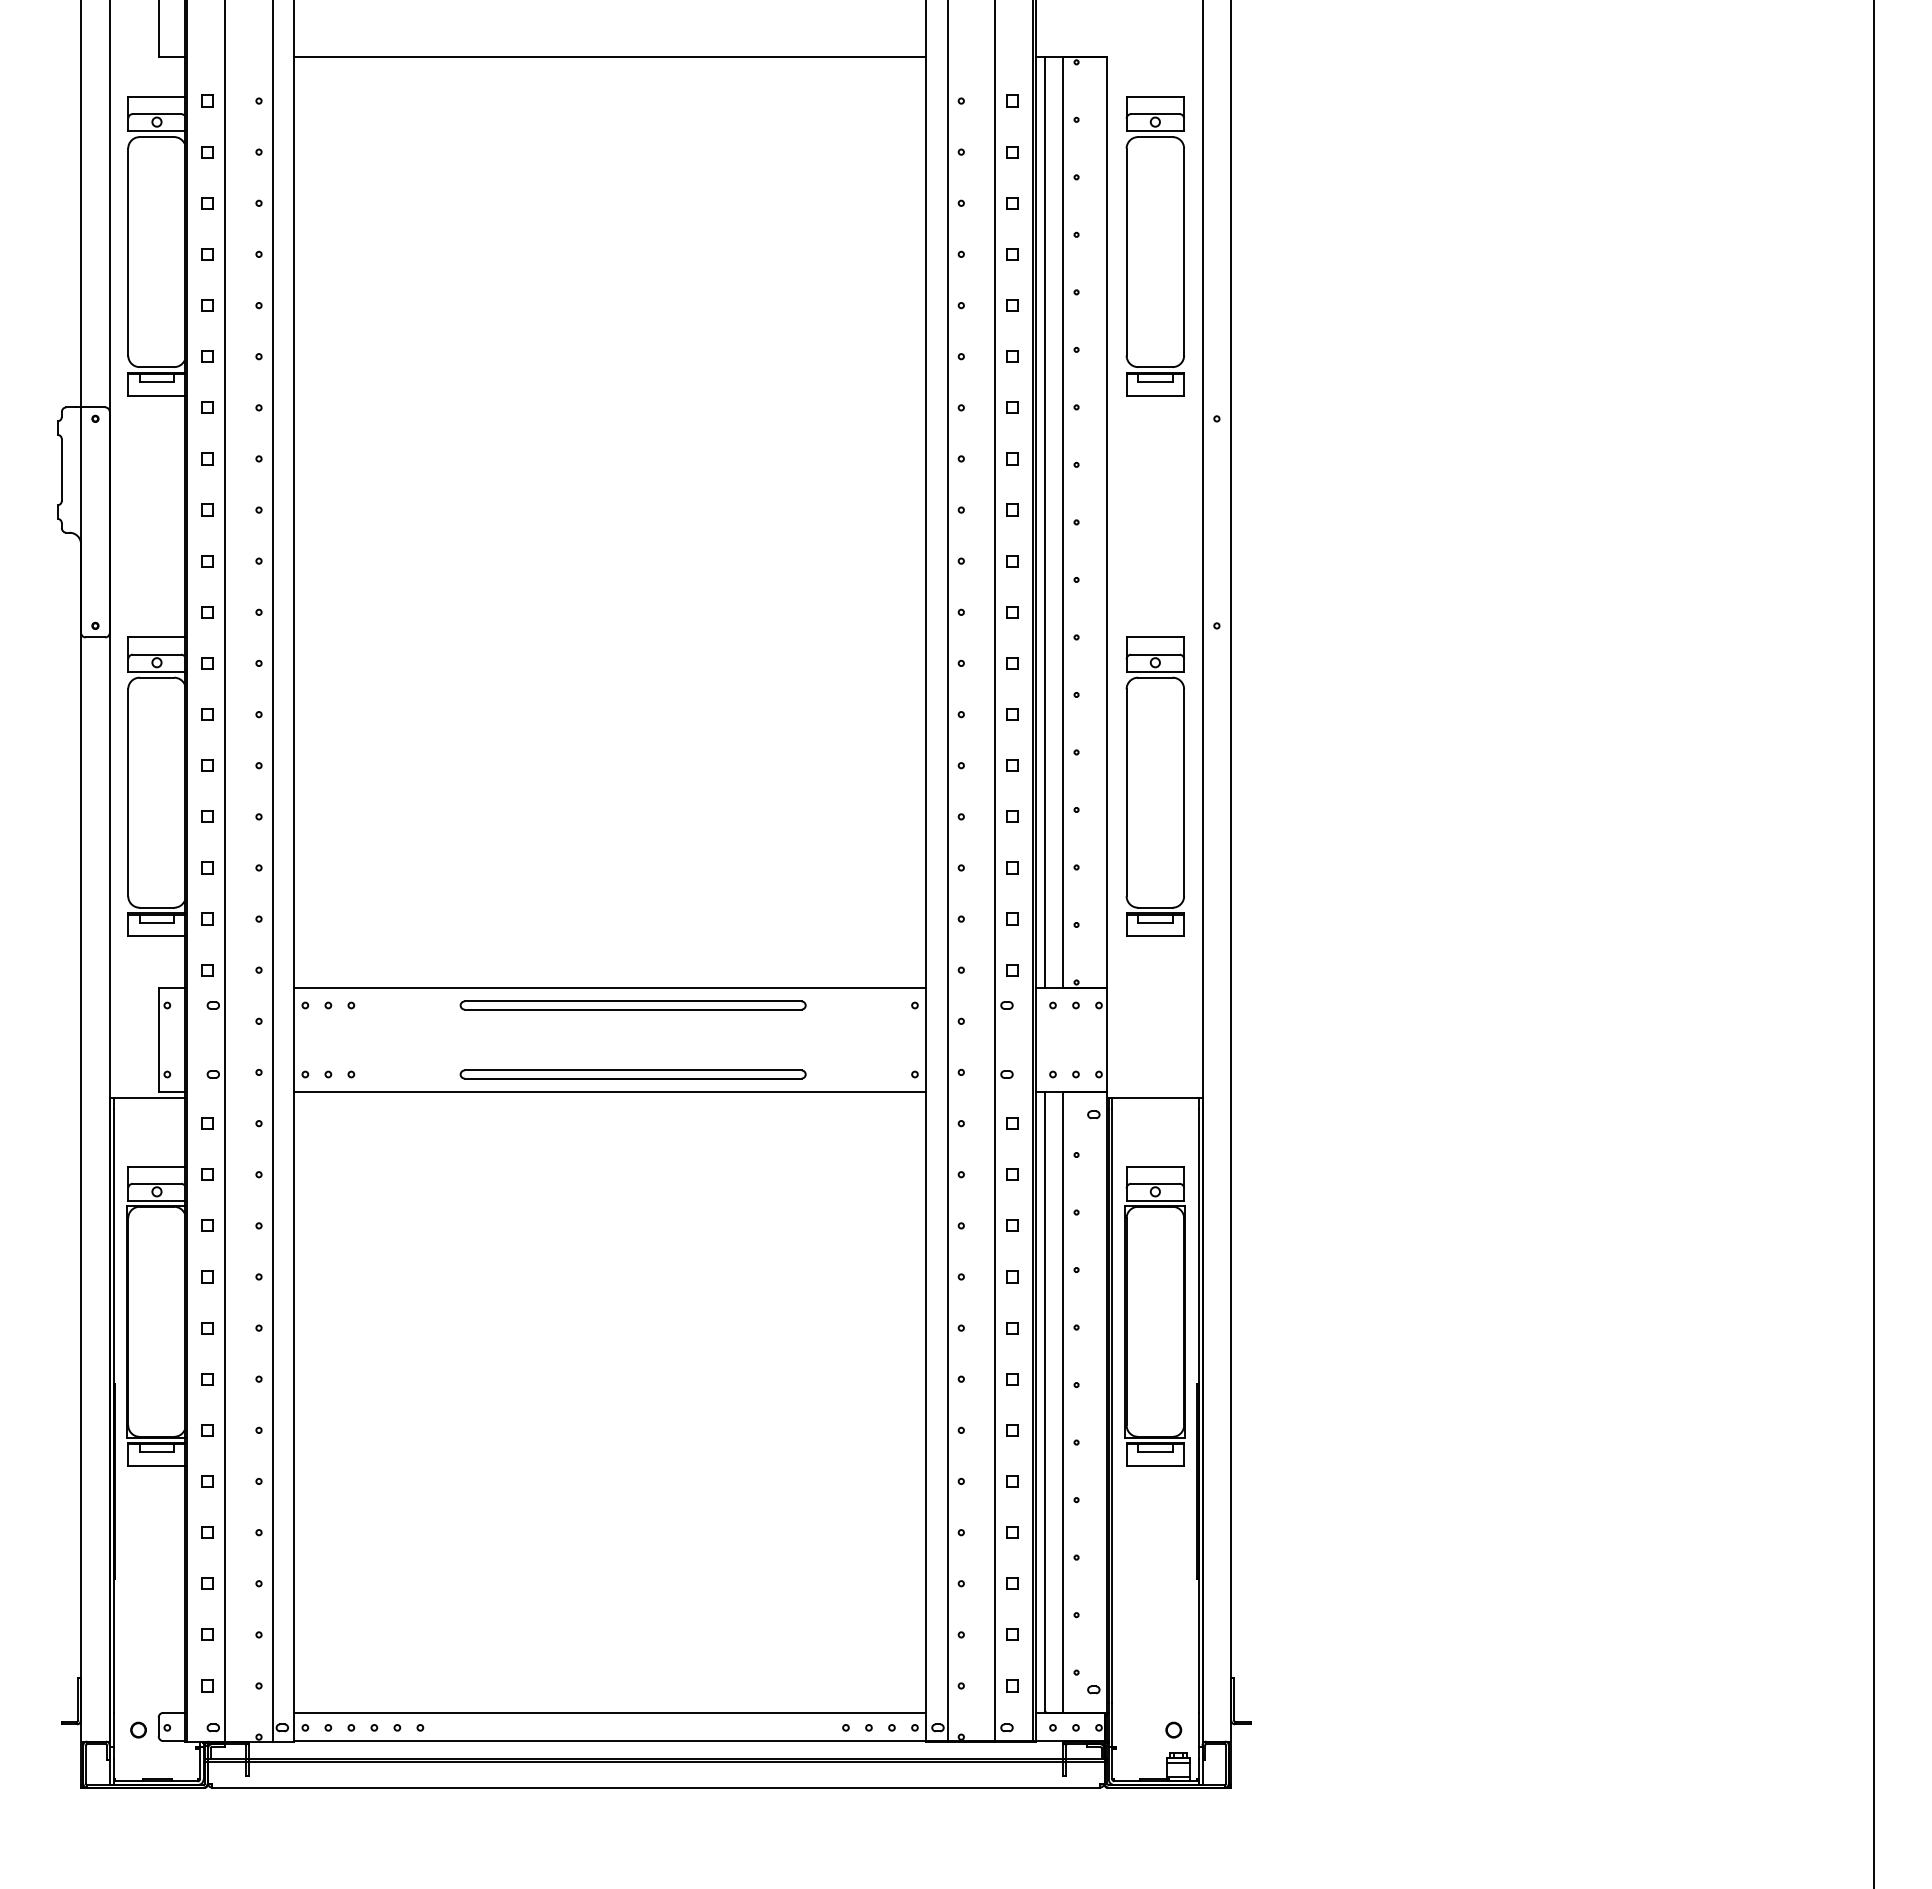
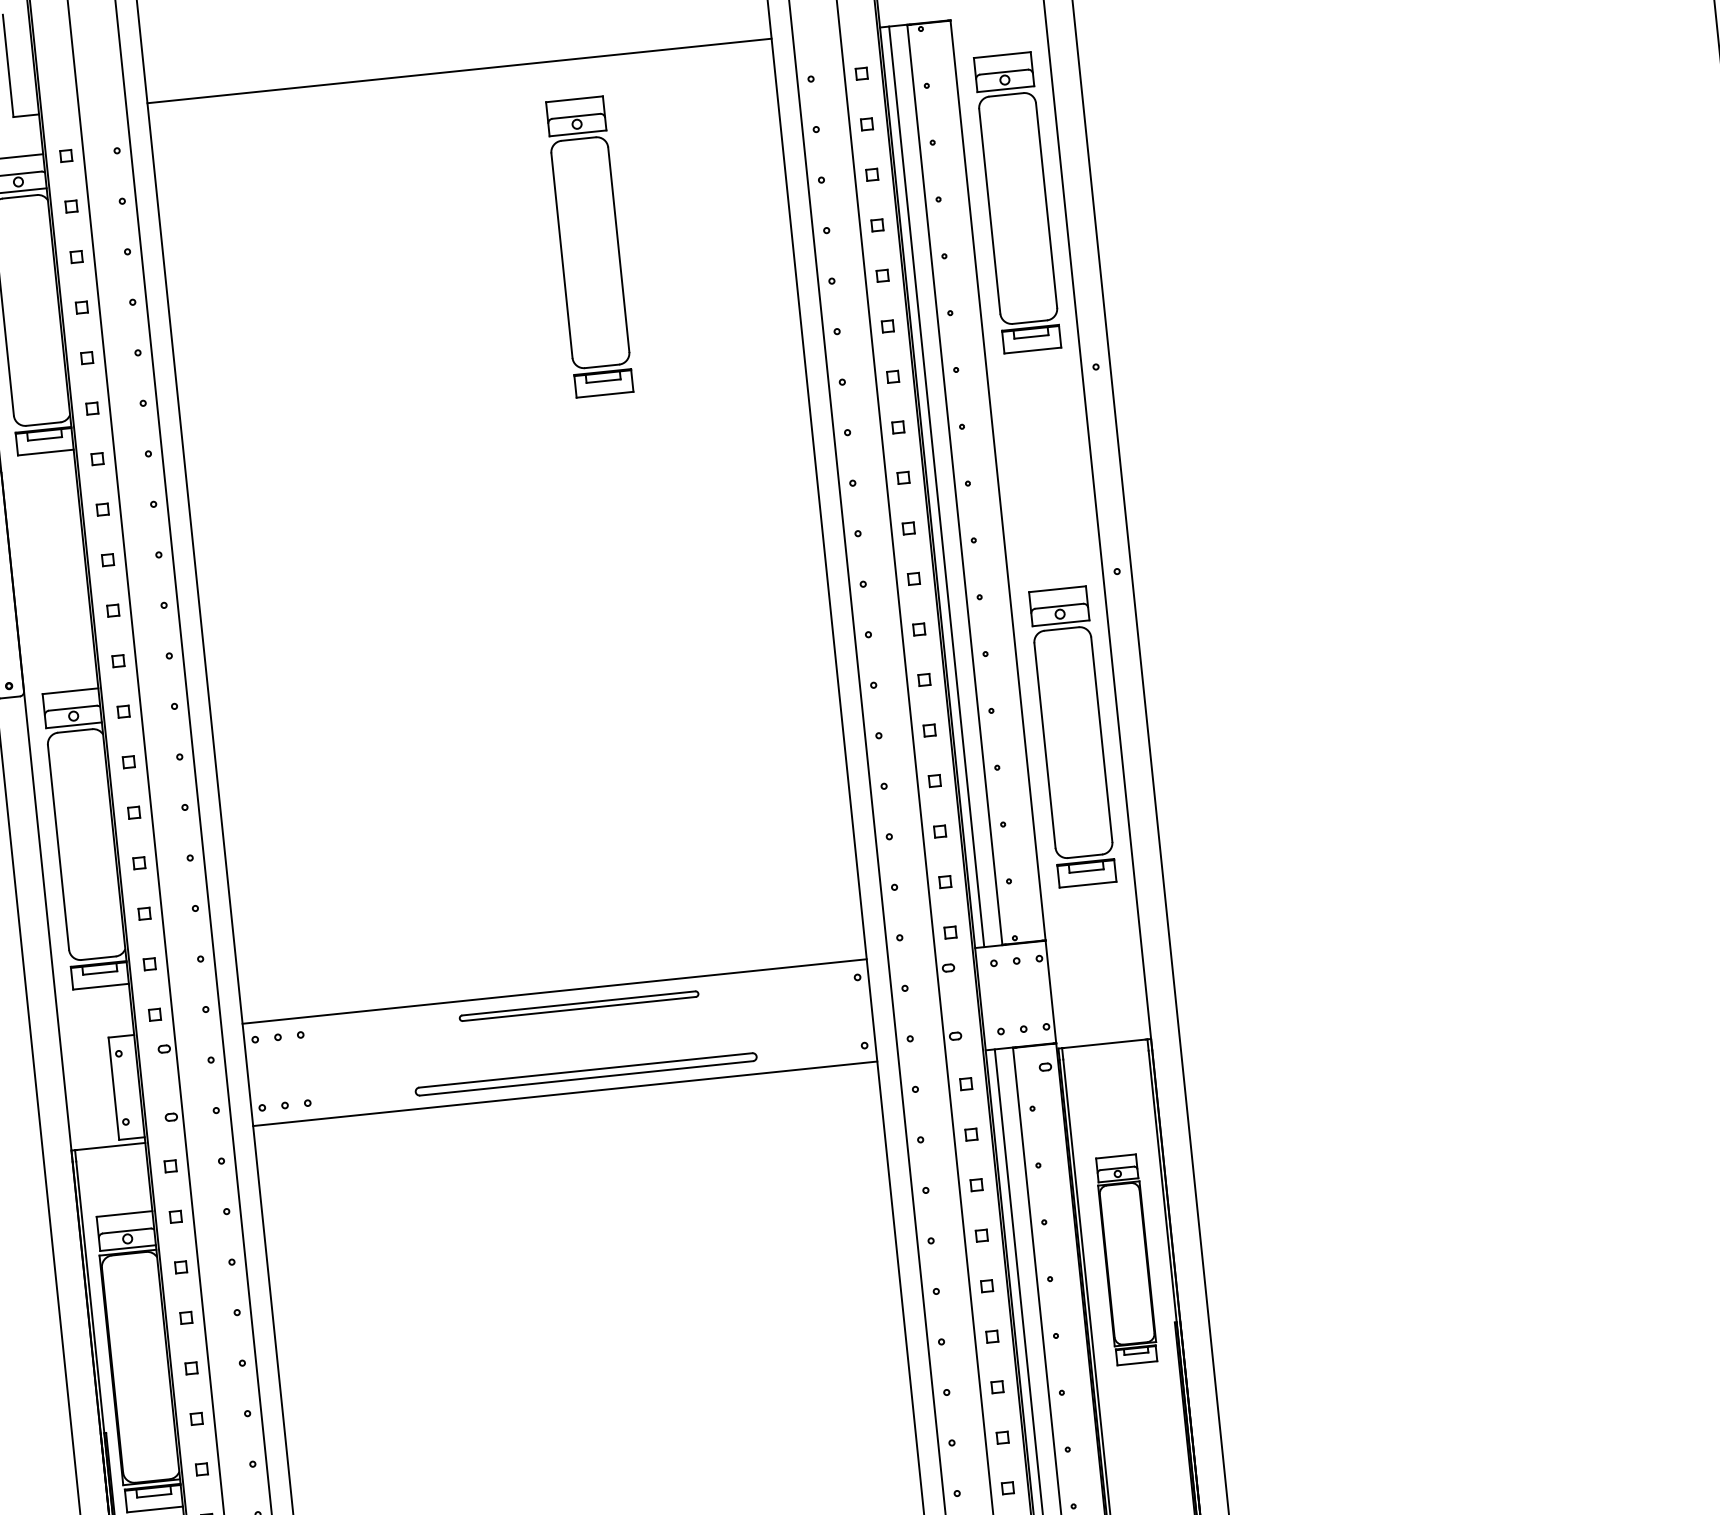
part: (721, 246) -> (588, 247), added
part: (632, 1005) -> (578, 1006), size x0.7
part: (1154, 1316) -> (1126, 1260), size x0.7

